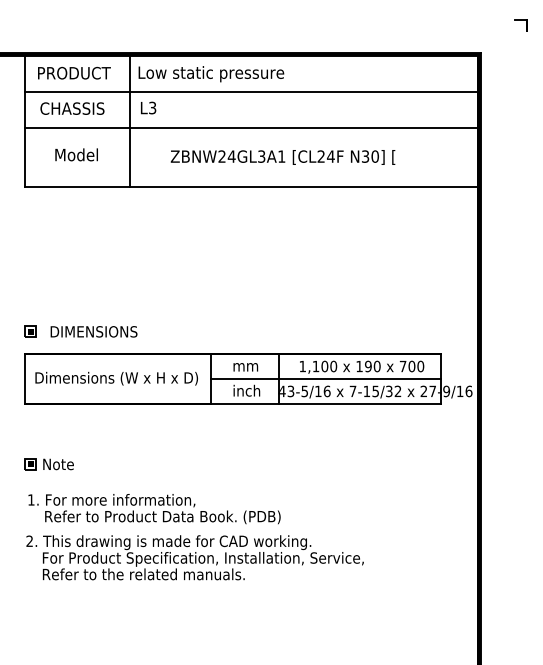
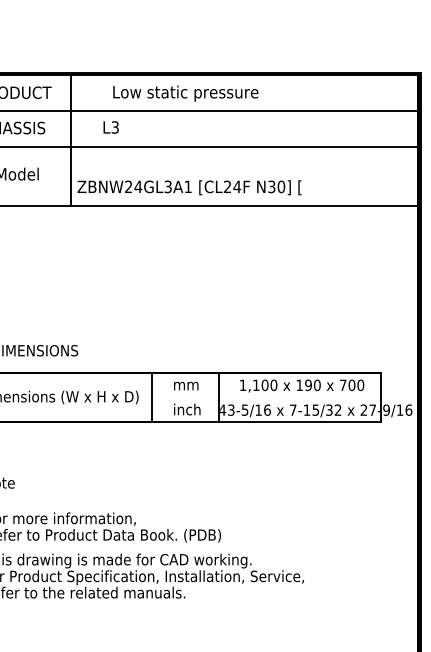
text: (211, 74) -> (185, 94), moved
text: (148, 107) -> (111, 126), moved
text: (282, 157) -> (188, 187), moved
line: (325, 378) -> (265, 397), removed

